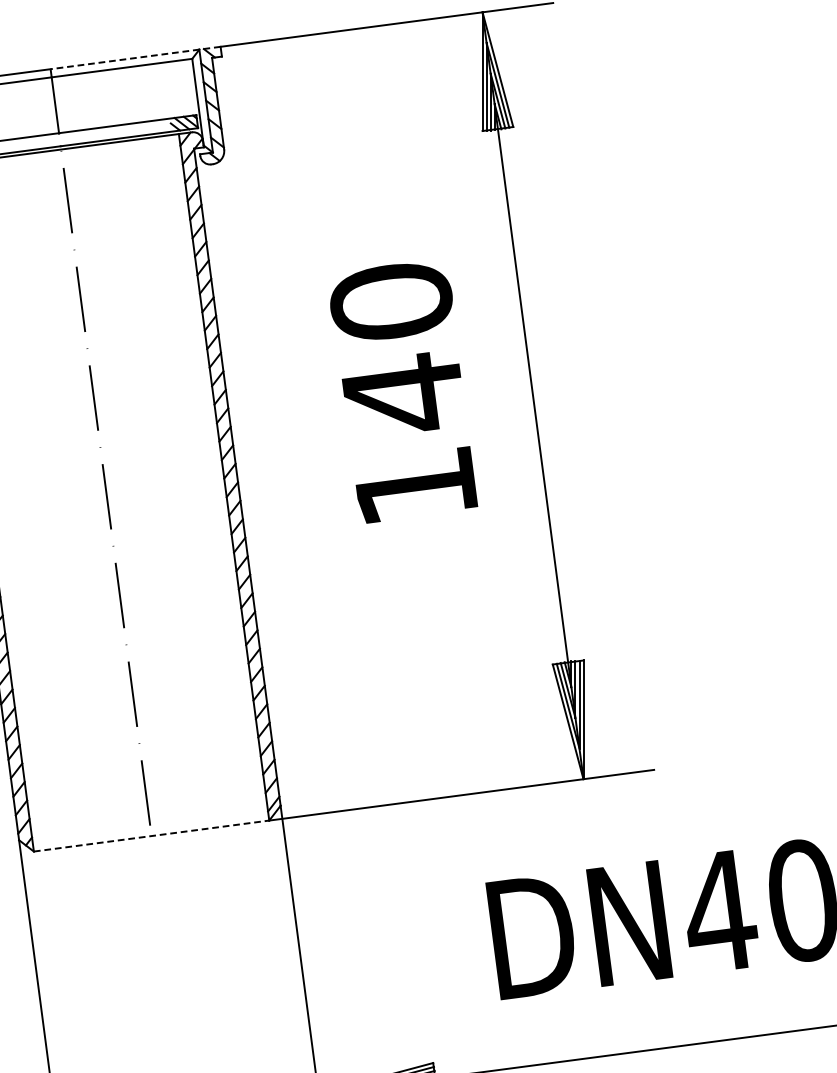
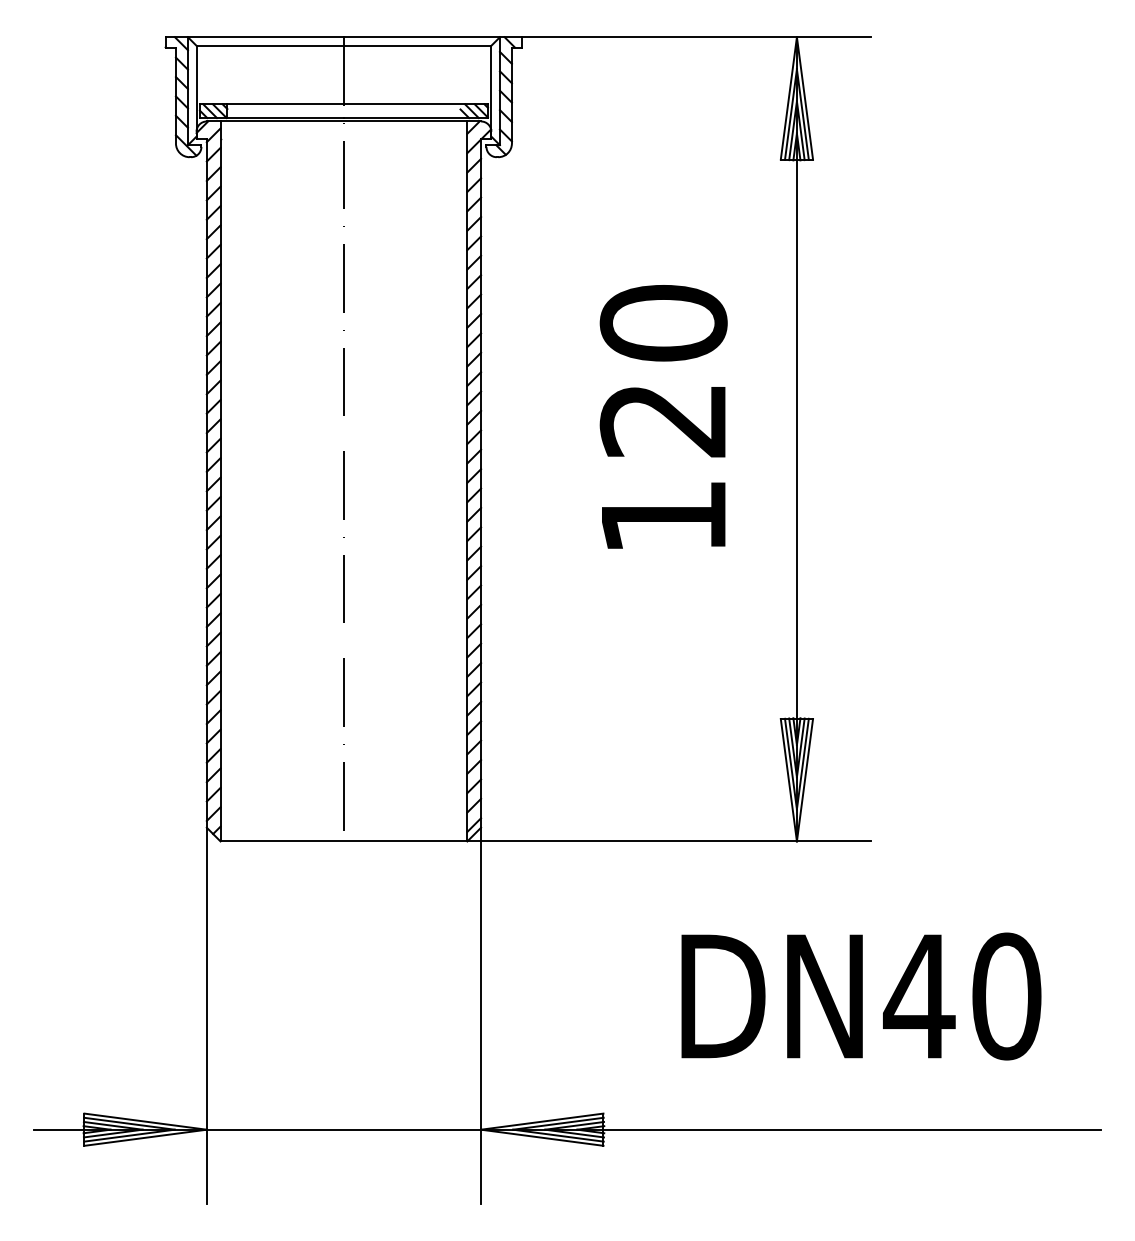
line: (135, 58) -> (432, 37), dashed -> solid
text: (402, 394) -> (662, 420), 140 -> 120
line: (152, 836) -> (344, 841), dashed -> solid

